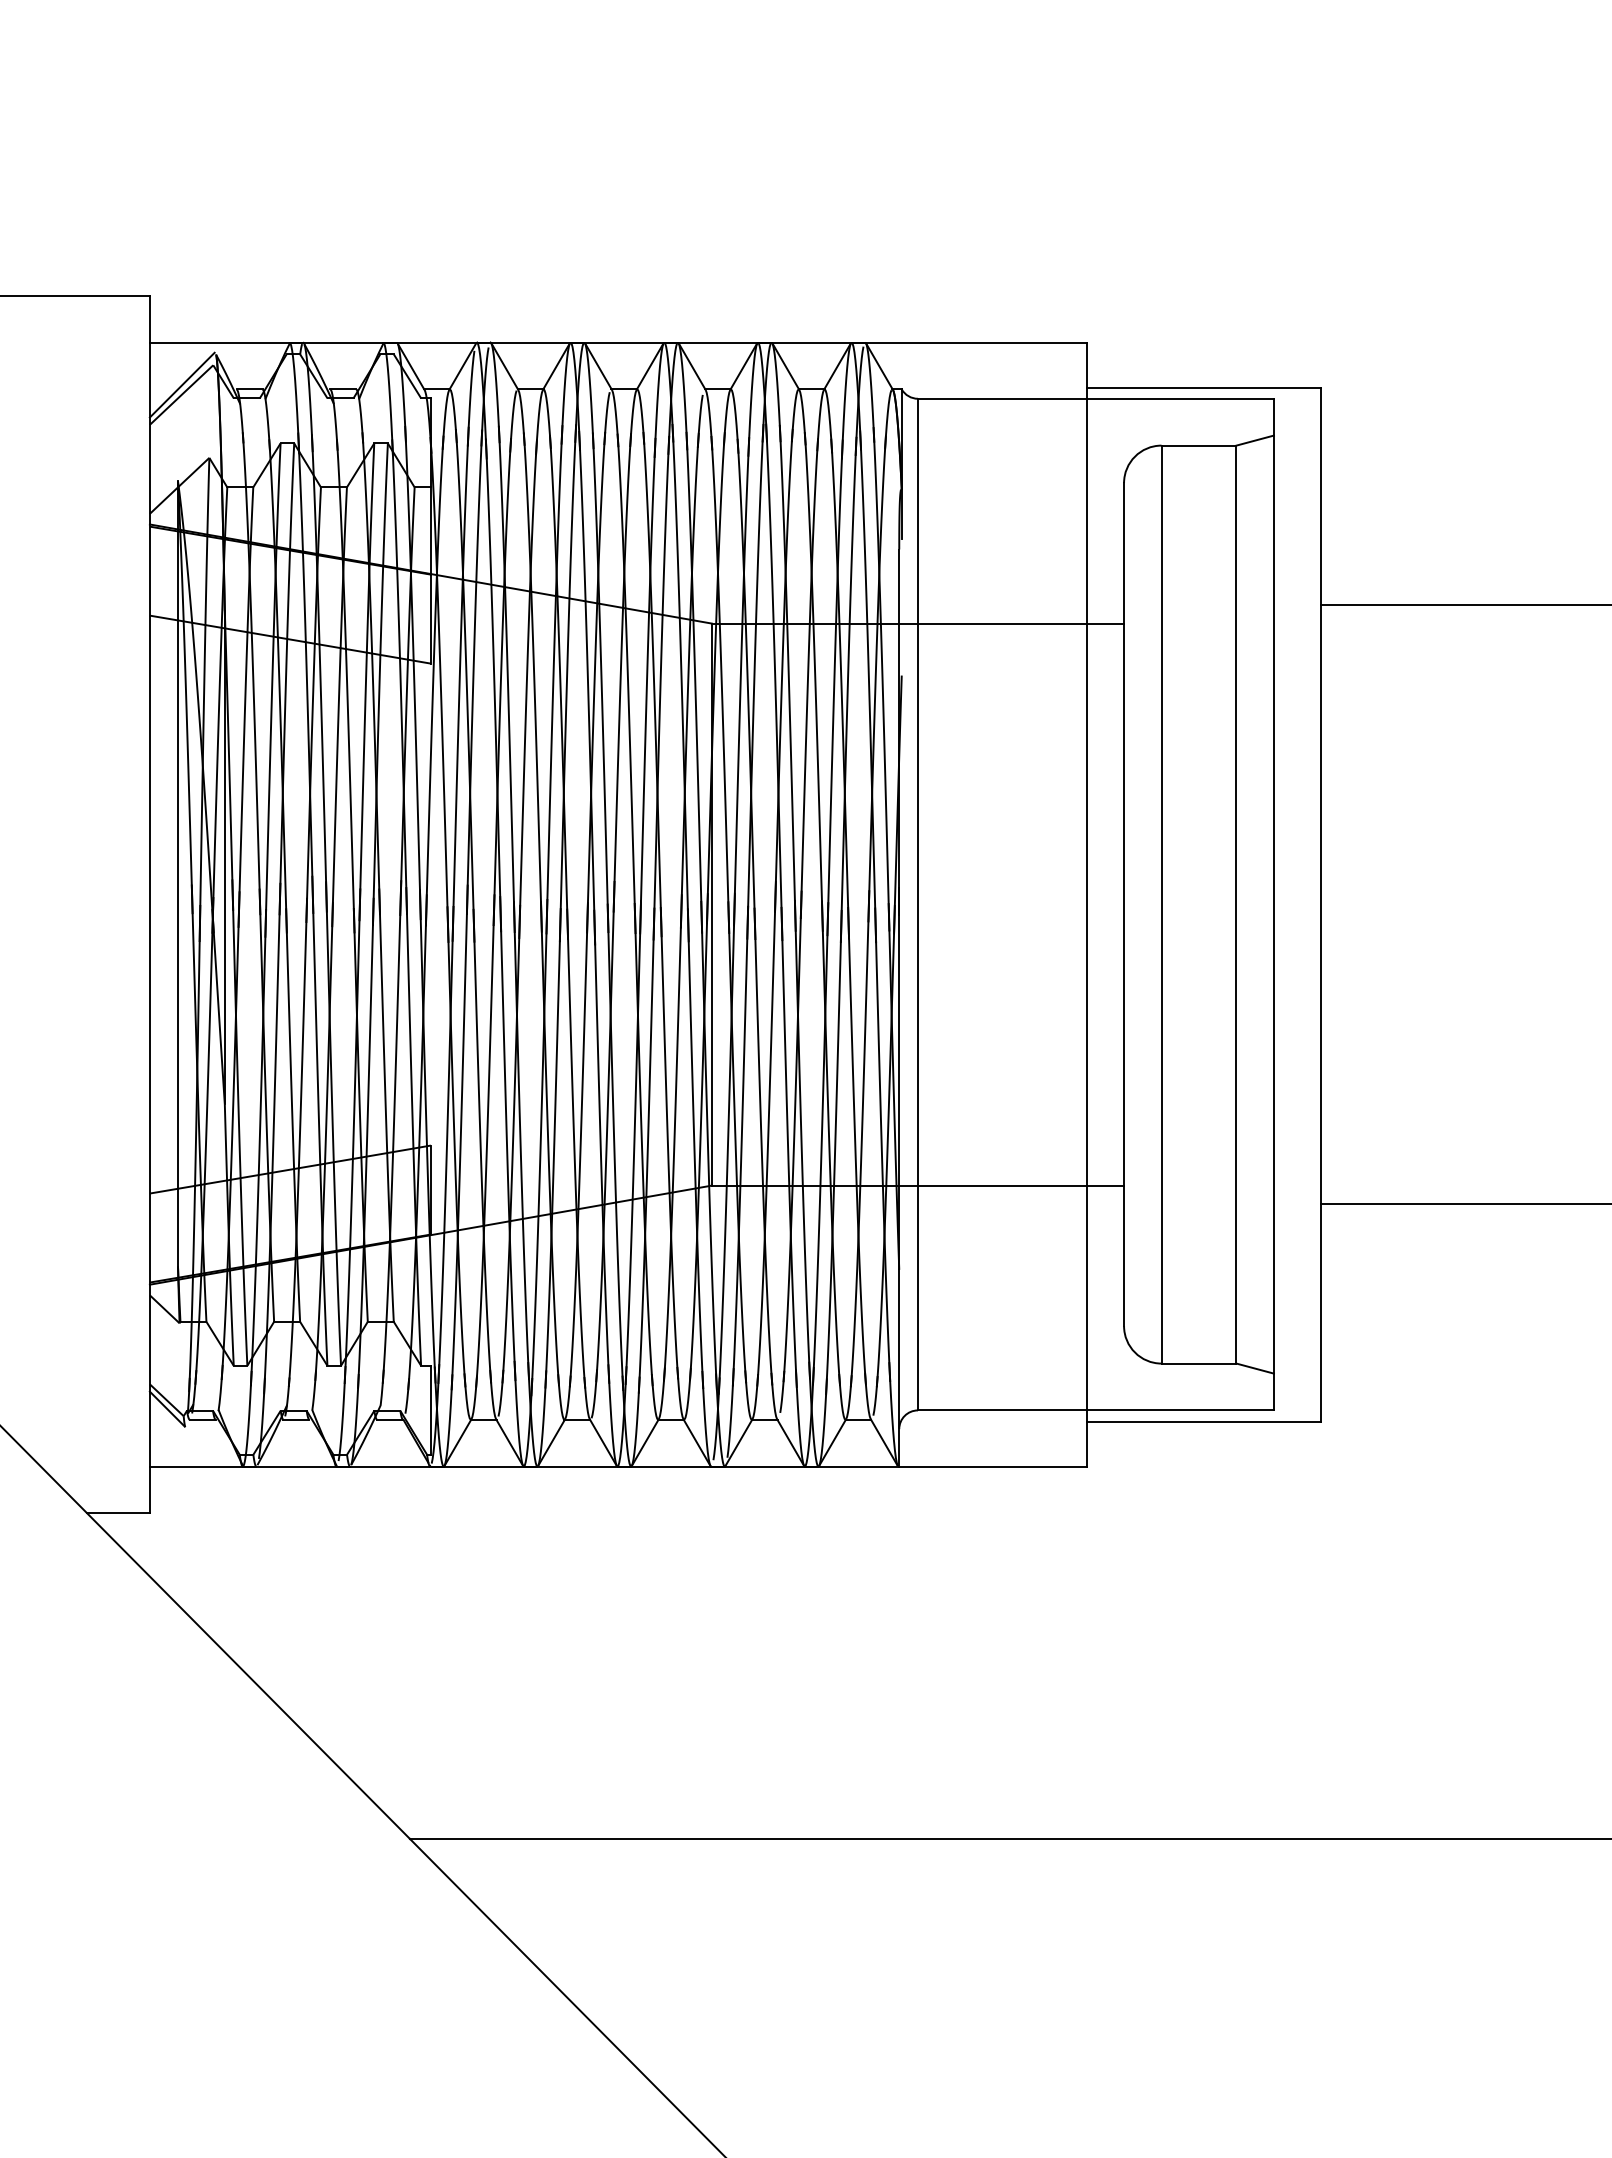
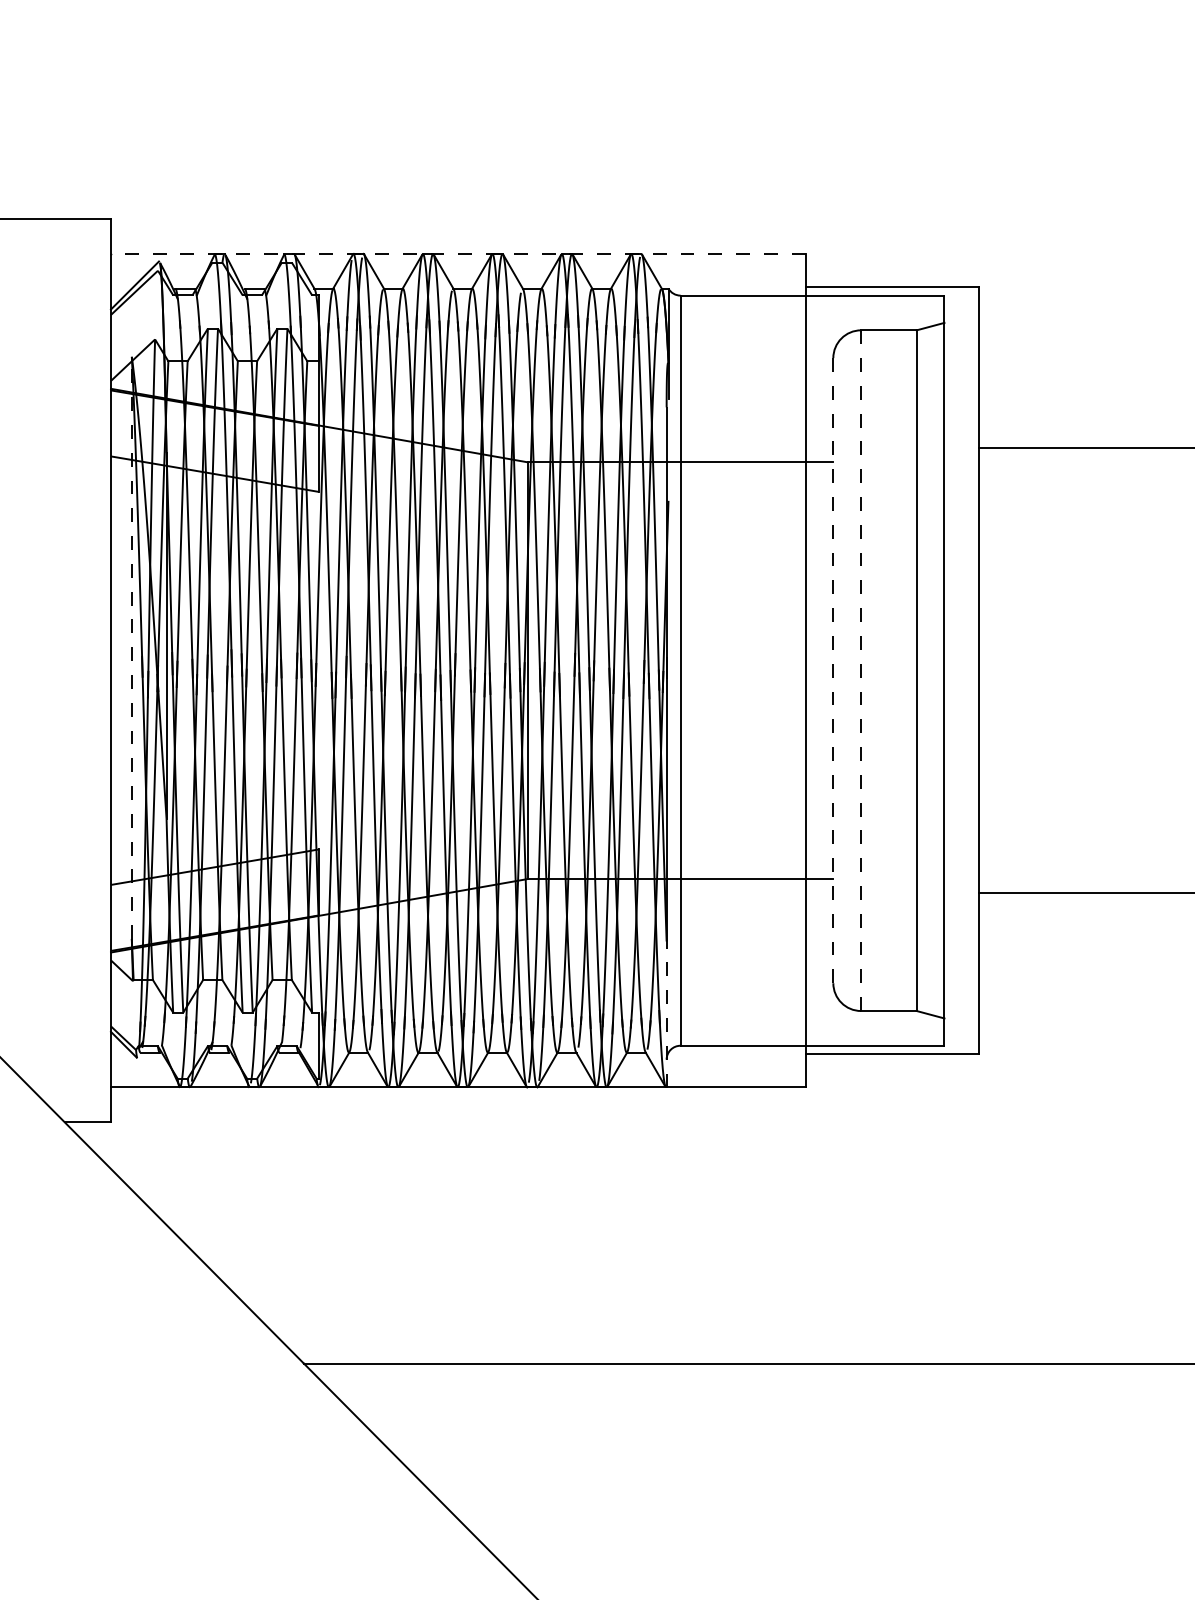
line: (617, 342) -> (457, 253), solid -> dashed
line: (177, 873) -> (131, 647), solid -> dashed
line: (1124, 904) -> (833, 670), solid -> dashed
line: (1161, 904) -> (861, 670), solid -> dashed
line: (899, 1367) -> (666, 1013), solid -> dashed

